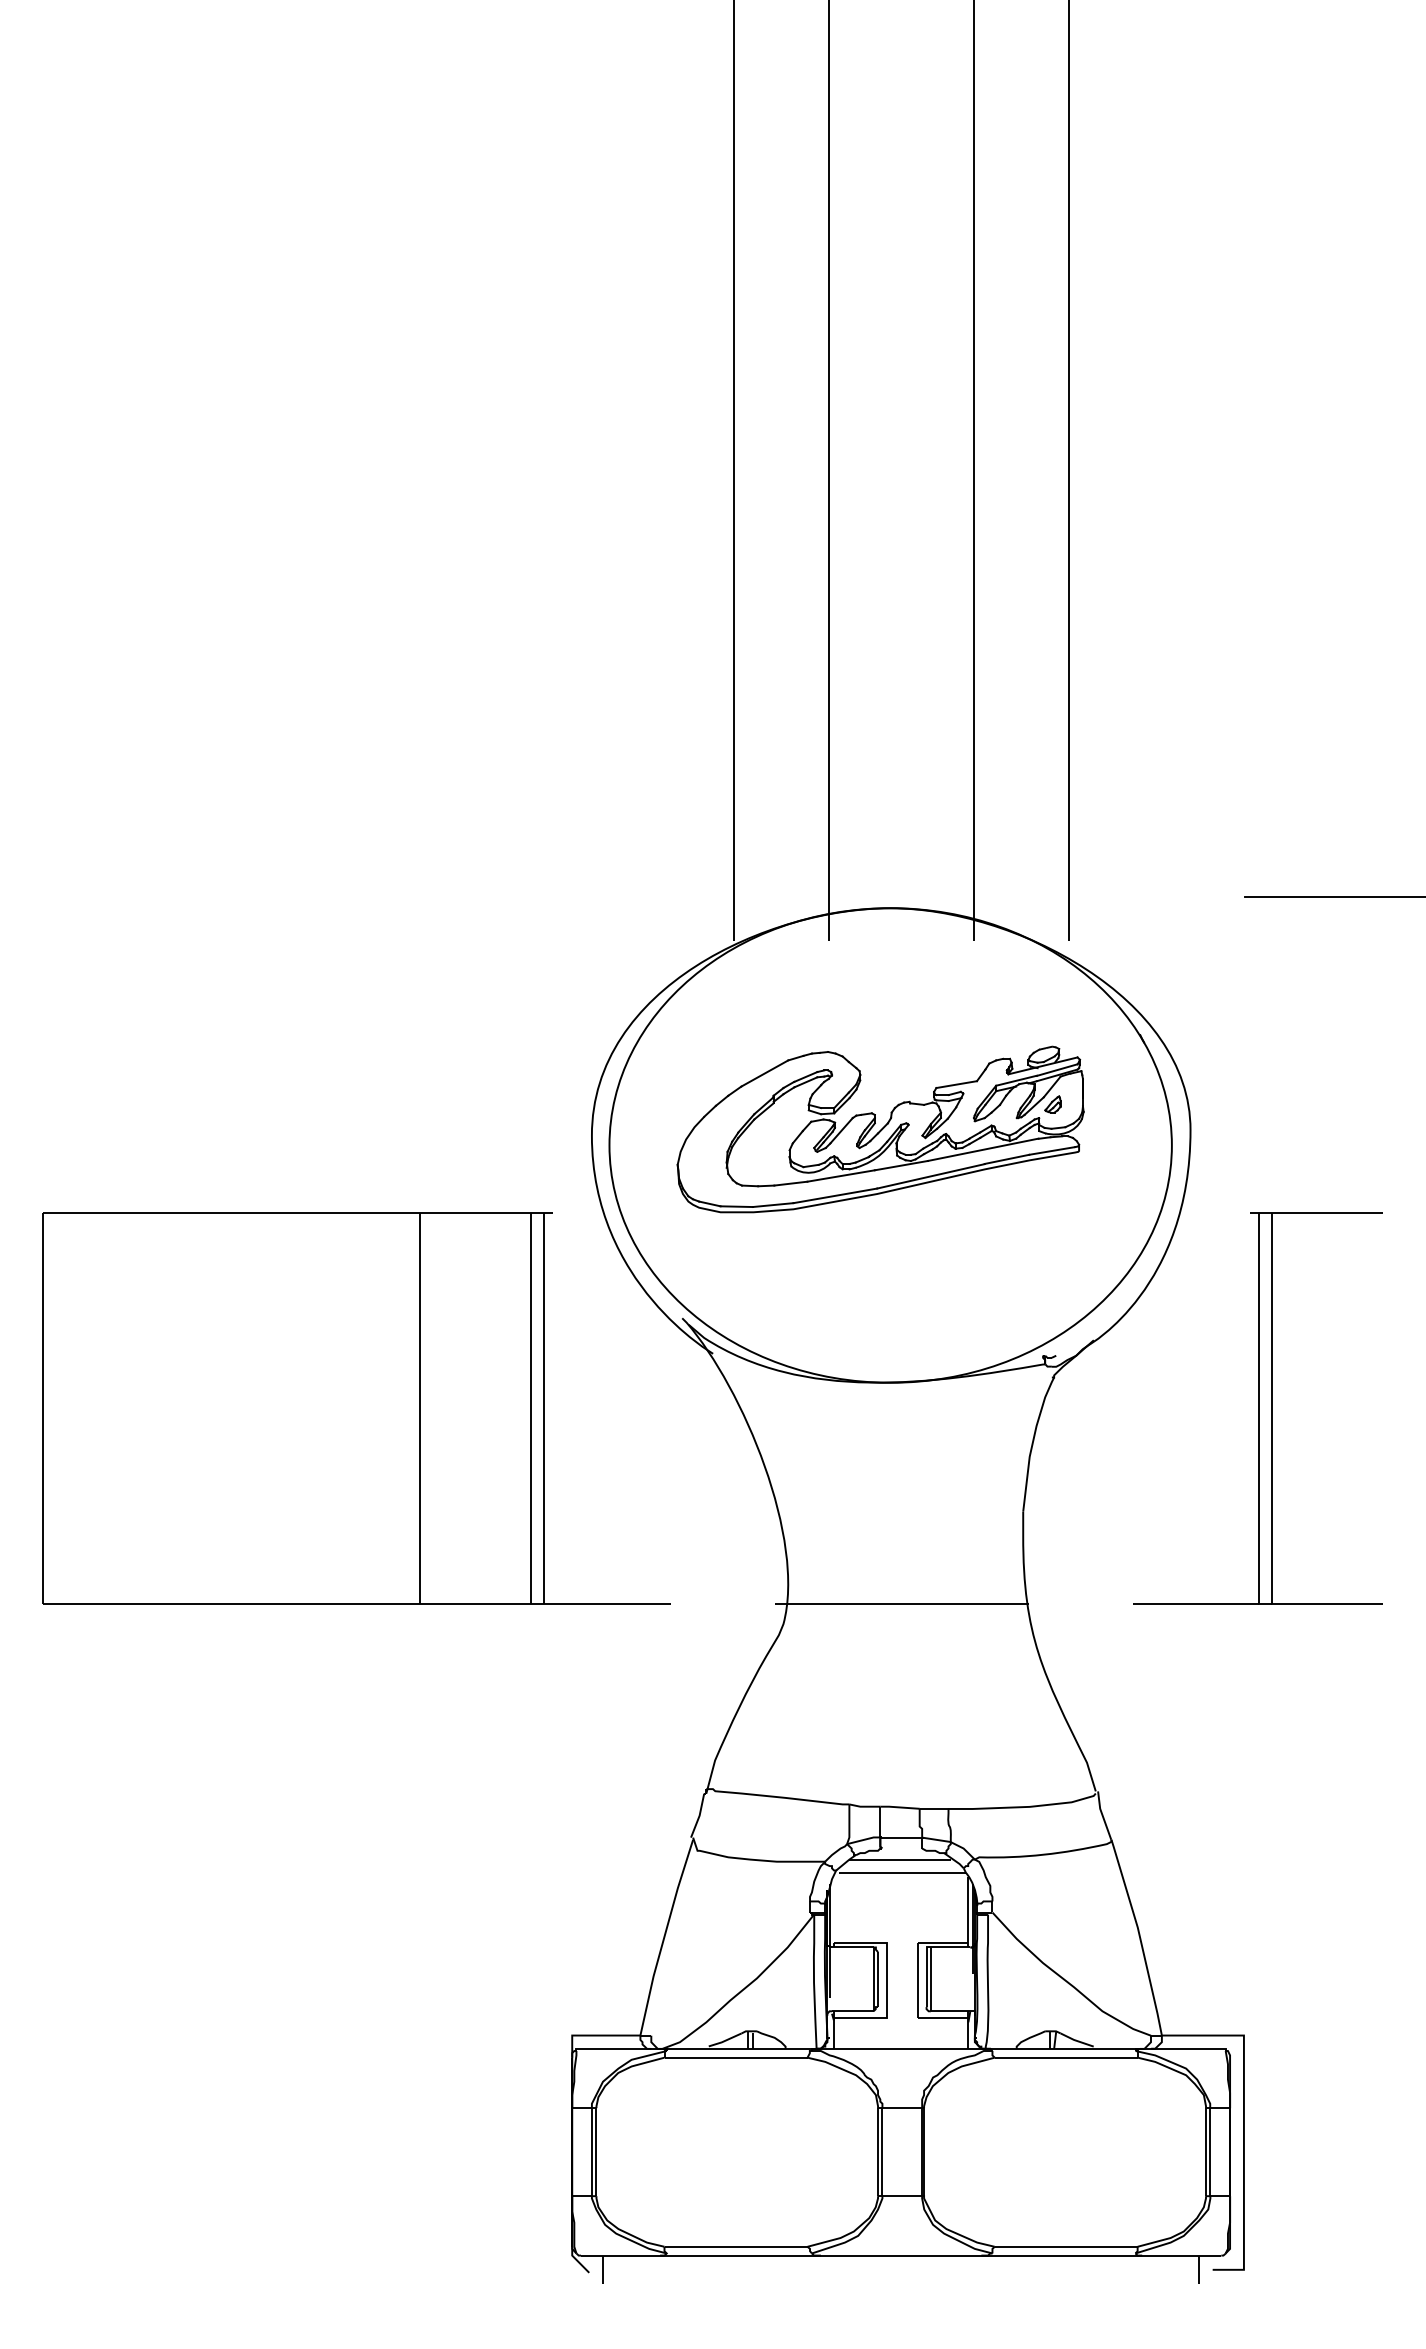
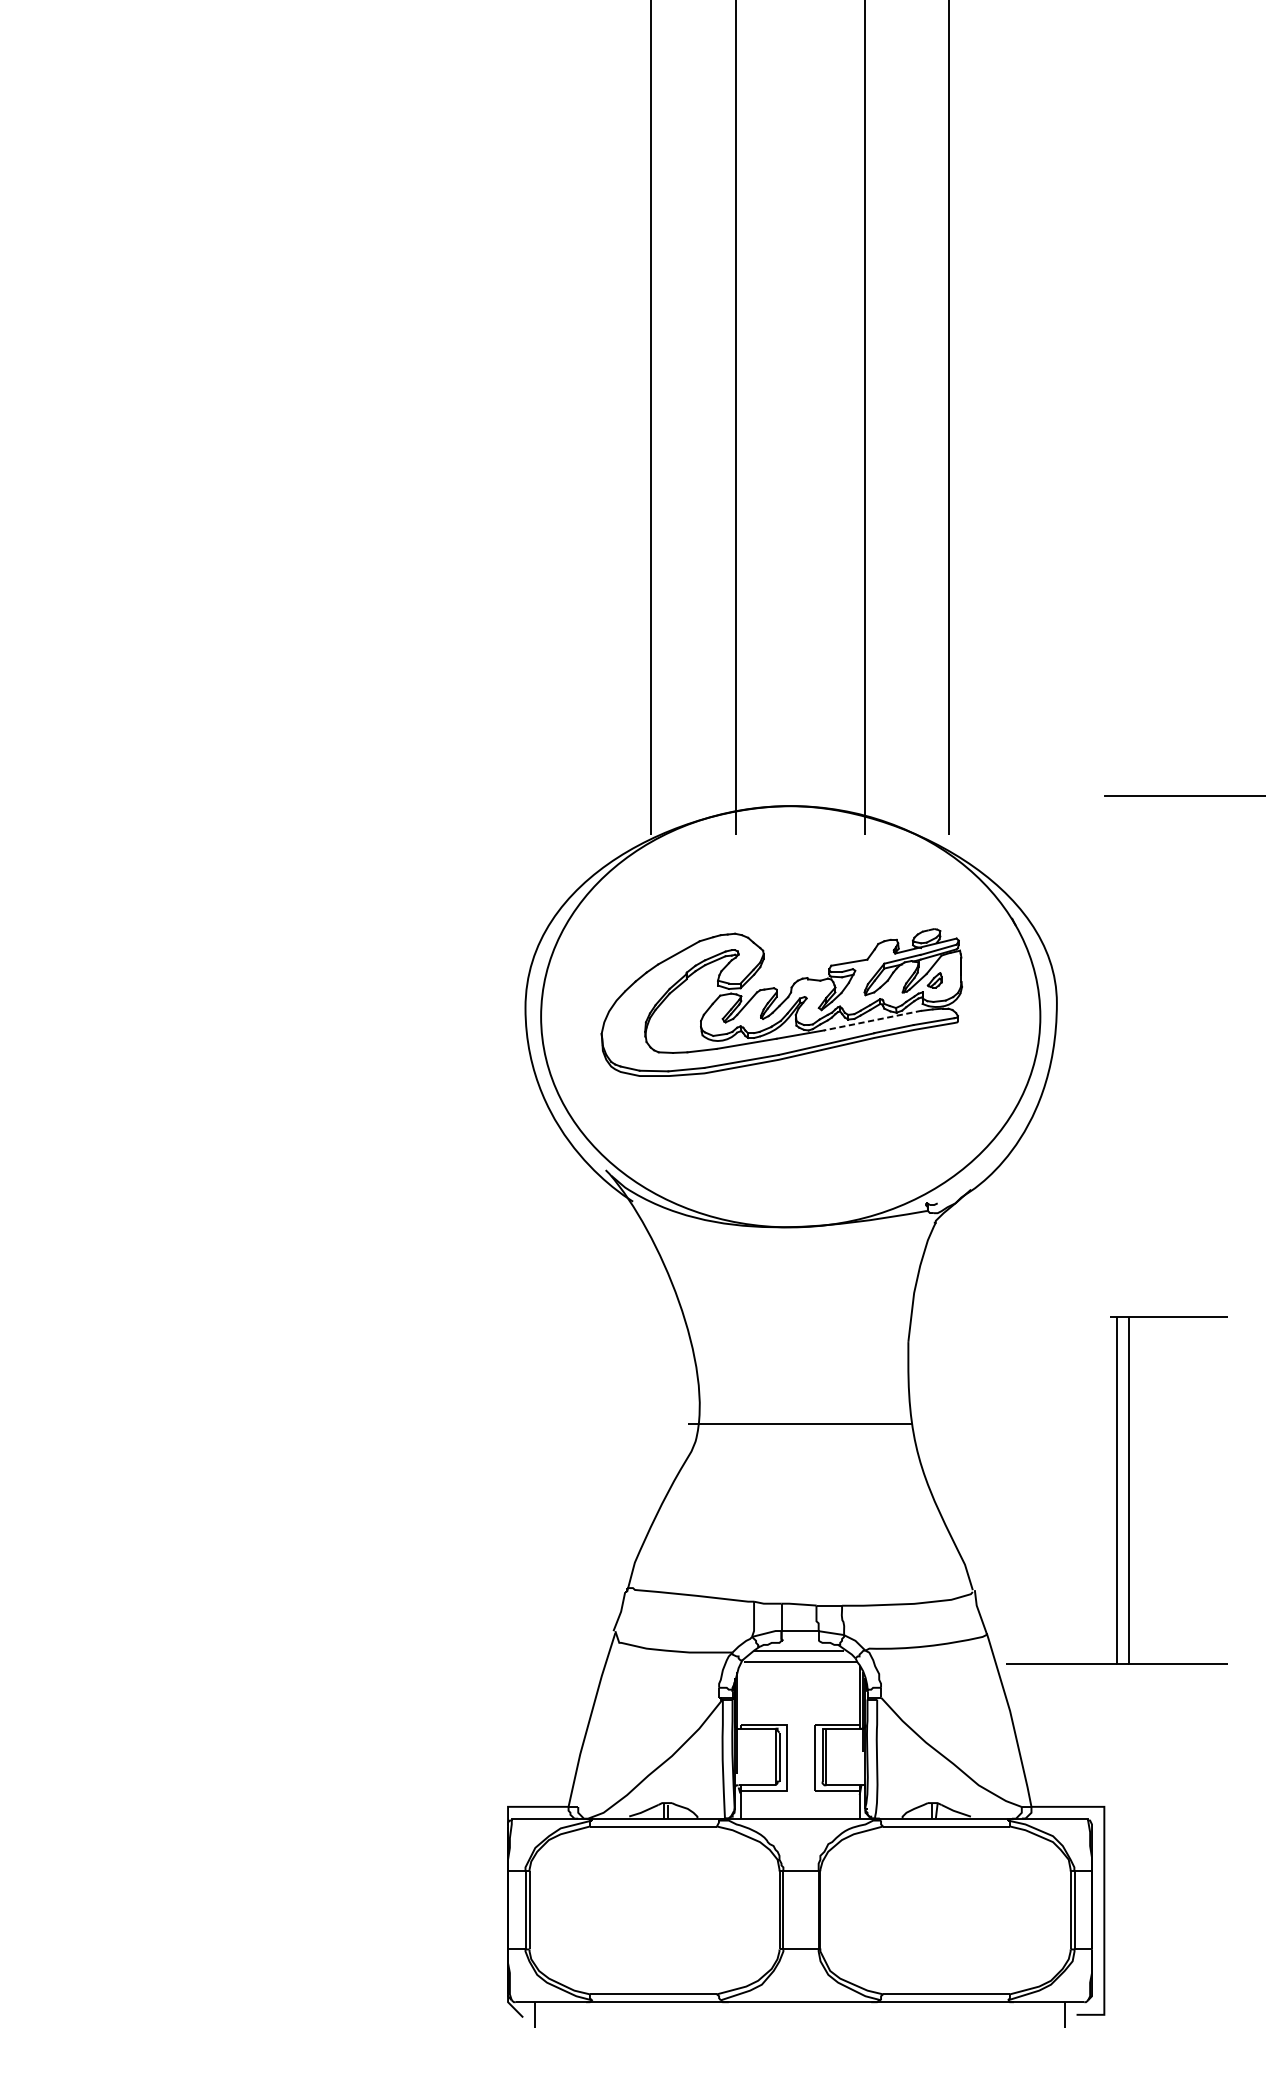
line: (982, 1149) -> (872, 1020), solid -> dashed
part: (356, 1408) -> (316, 1250), removed
part: (1257, 1408) -> (1116, 1490), moved

